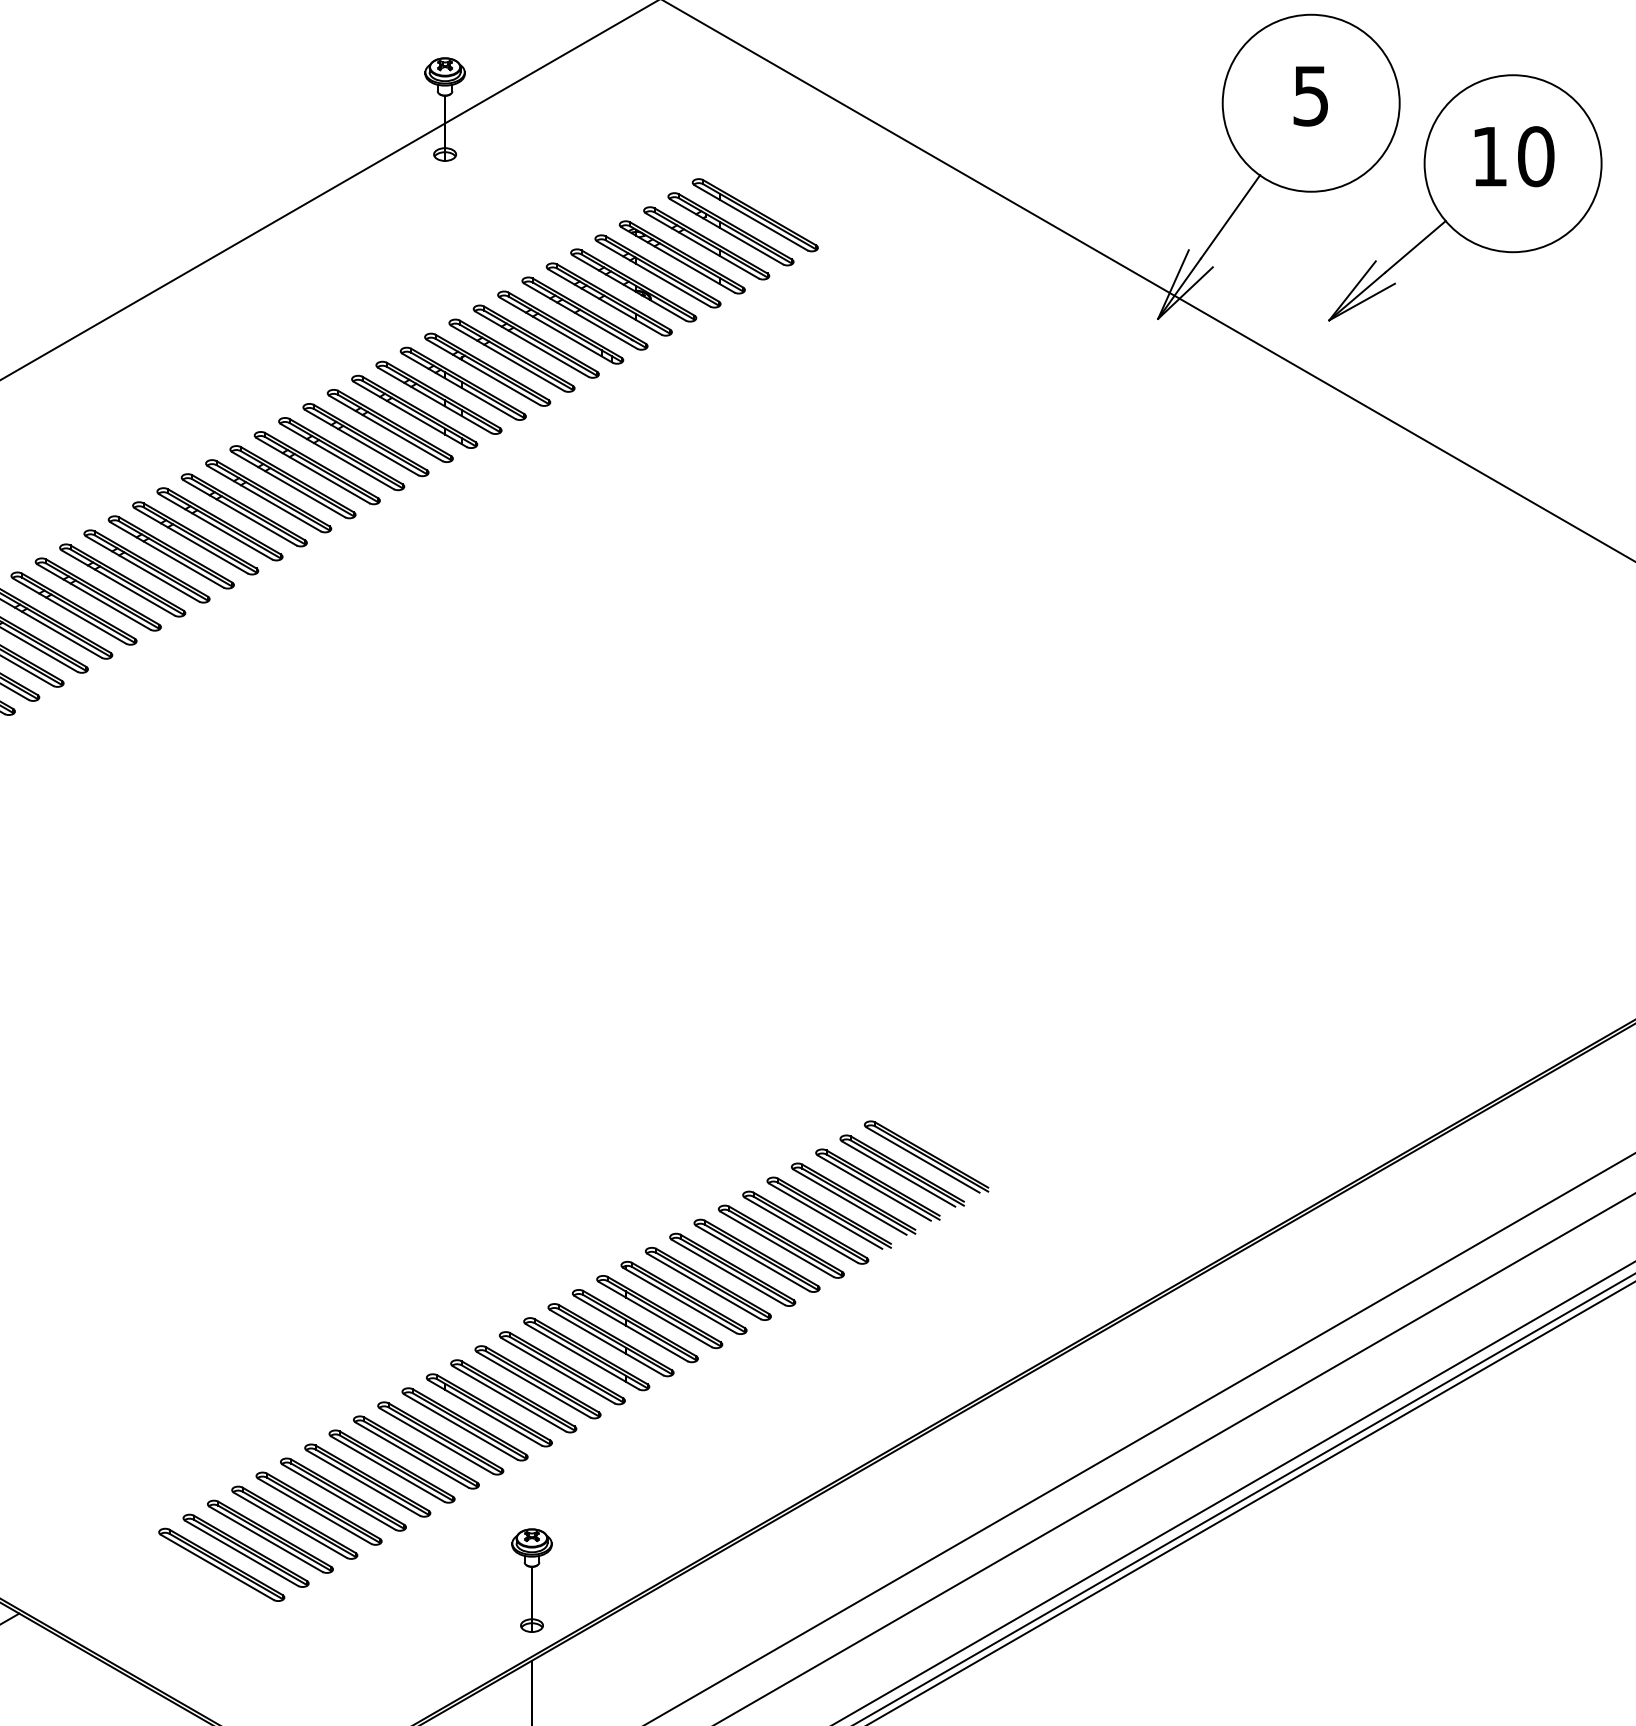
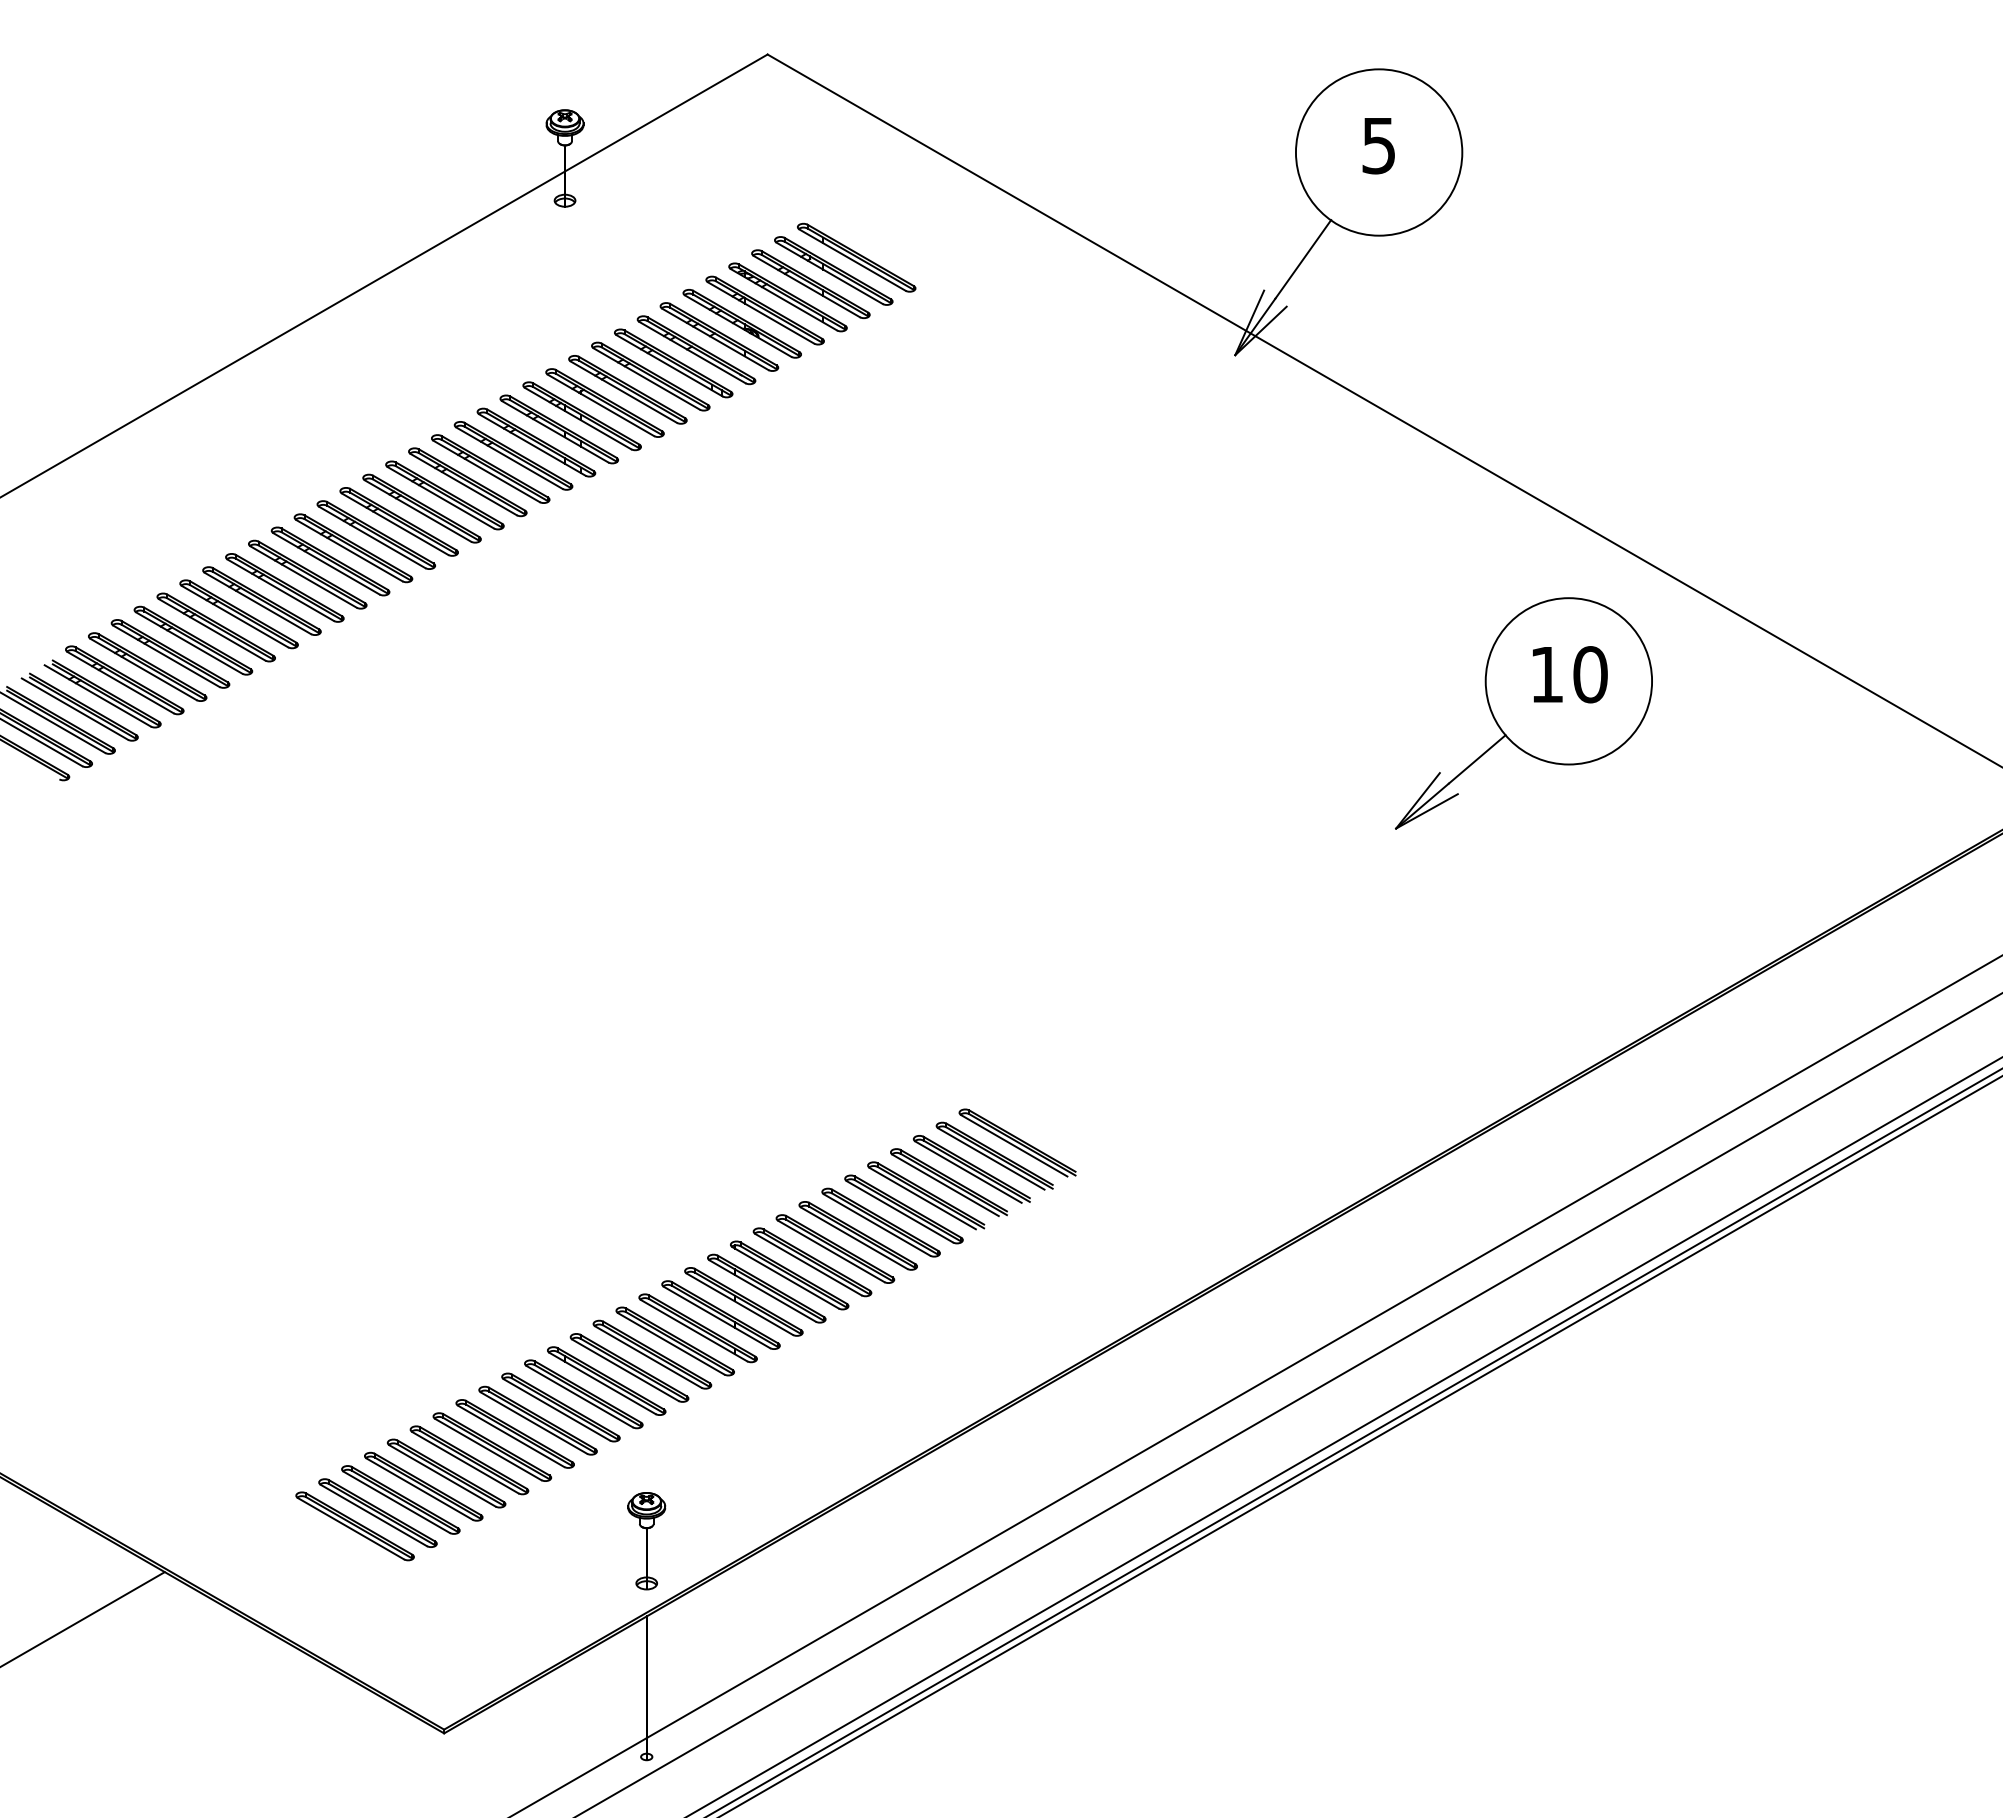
part: (1464, 197) -> (1523, 713), moved

